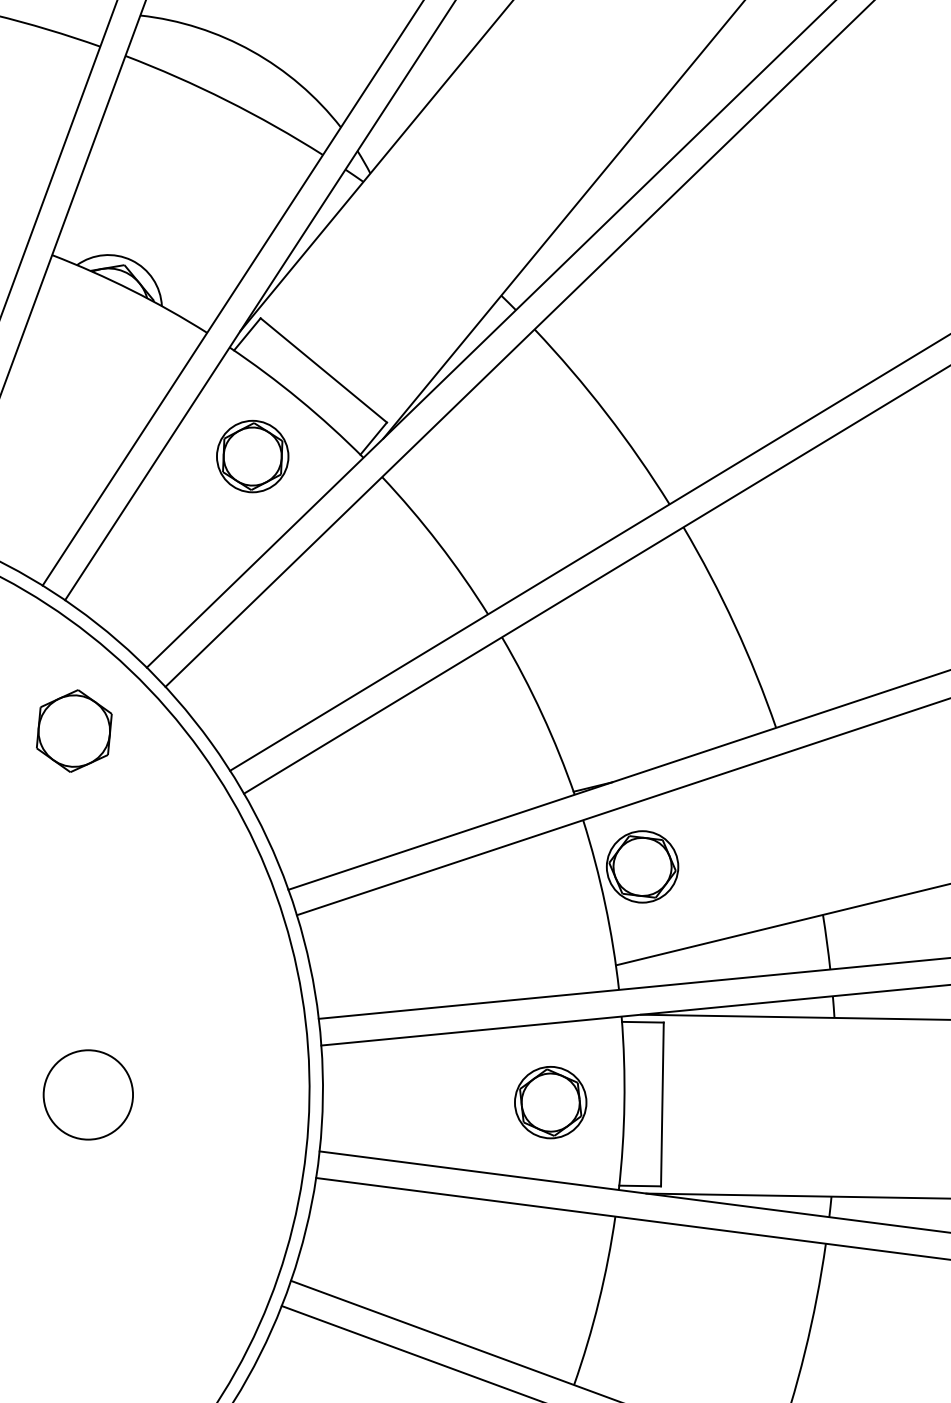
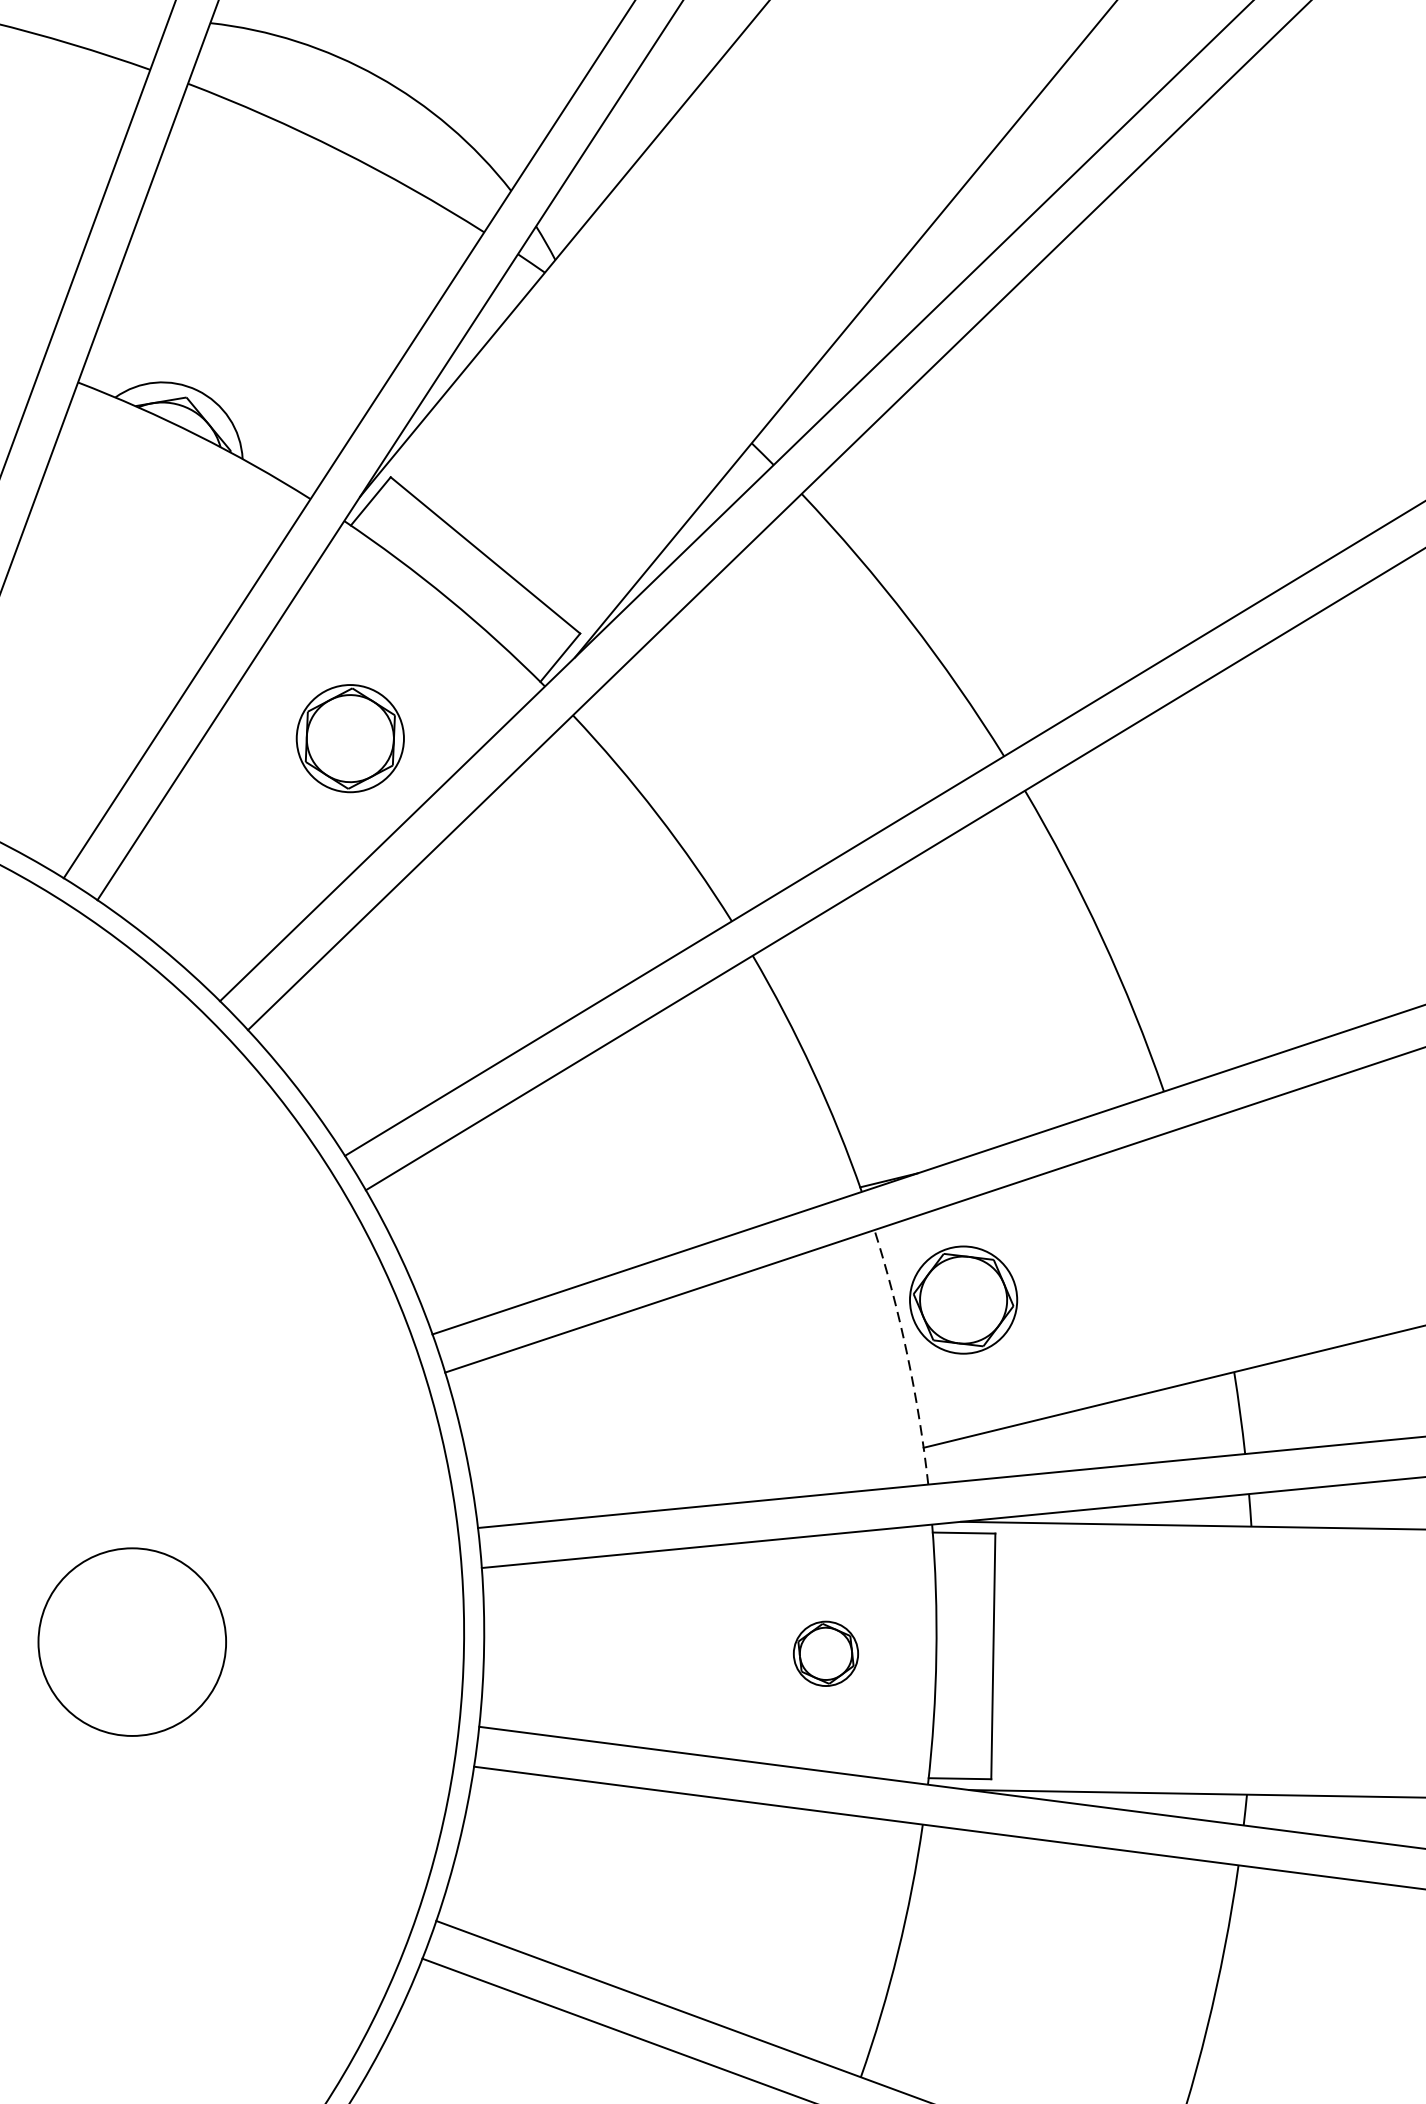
part: (252, 456) -> (350, 738), moved
part: (74, 730) -> (111, 1095), removed
arc: (605, 904) -> (907, 1356), solid -> dashed
circle: (88, 1094) -> (132, 1641), size x1.4
part: (550, 1102) -> (825, 1653), size x0.6

